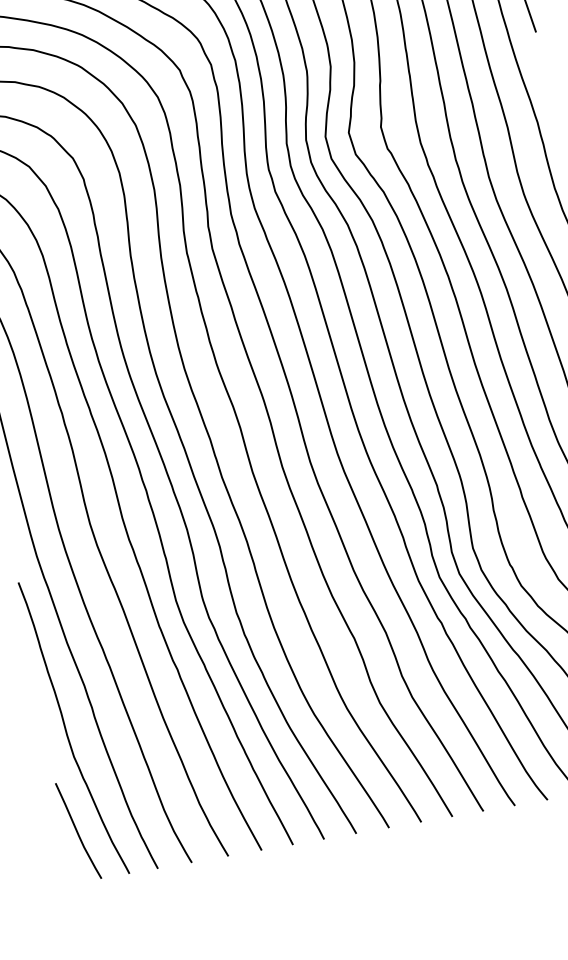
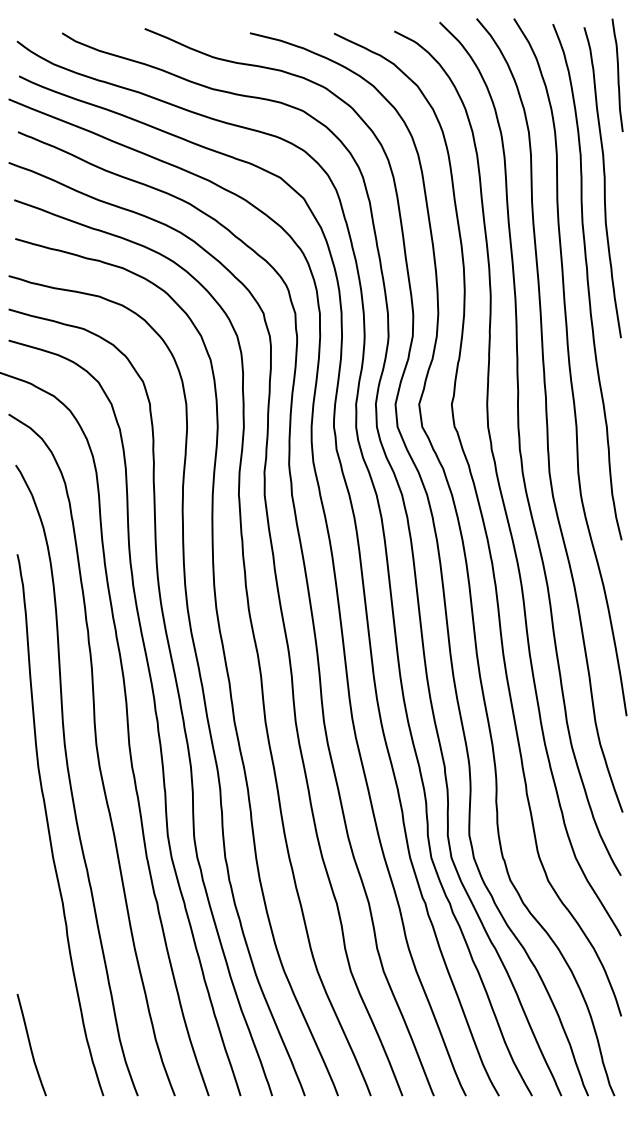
curve: (66, 729) -> (37, 942), removed

